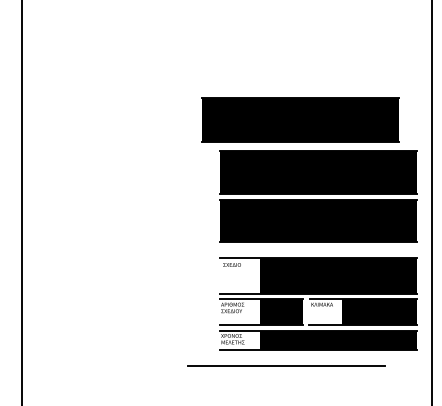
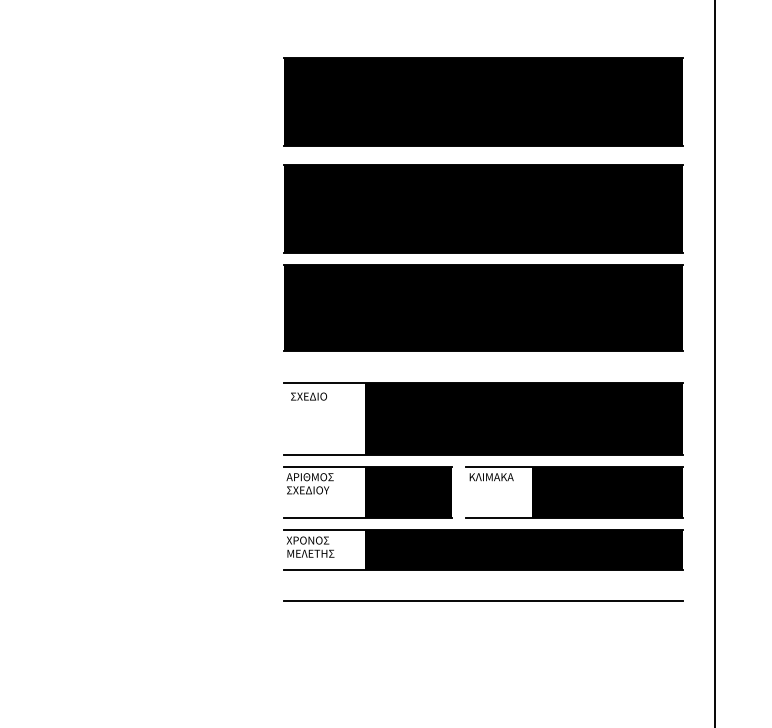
part: (300, 119) -> (484, 101), moved
line: (286, 365) -> (484, 600), moved

